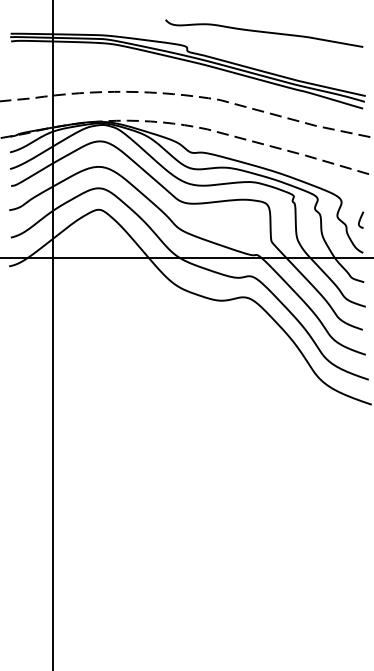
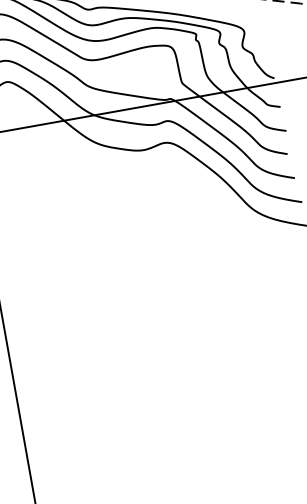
curve: (361, 219) -> (266, 45), removed

